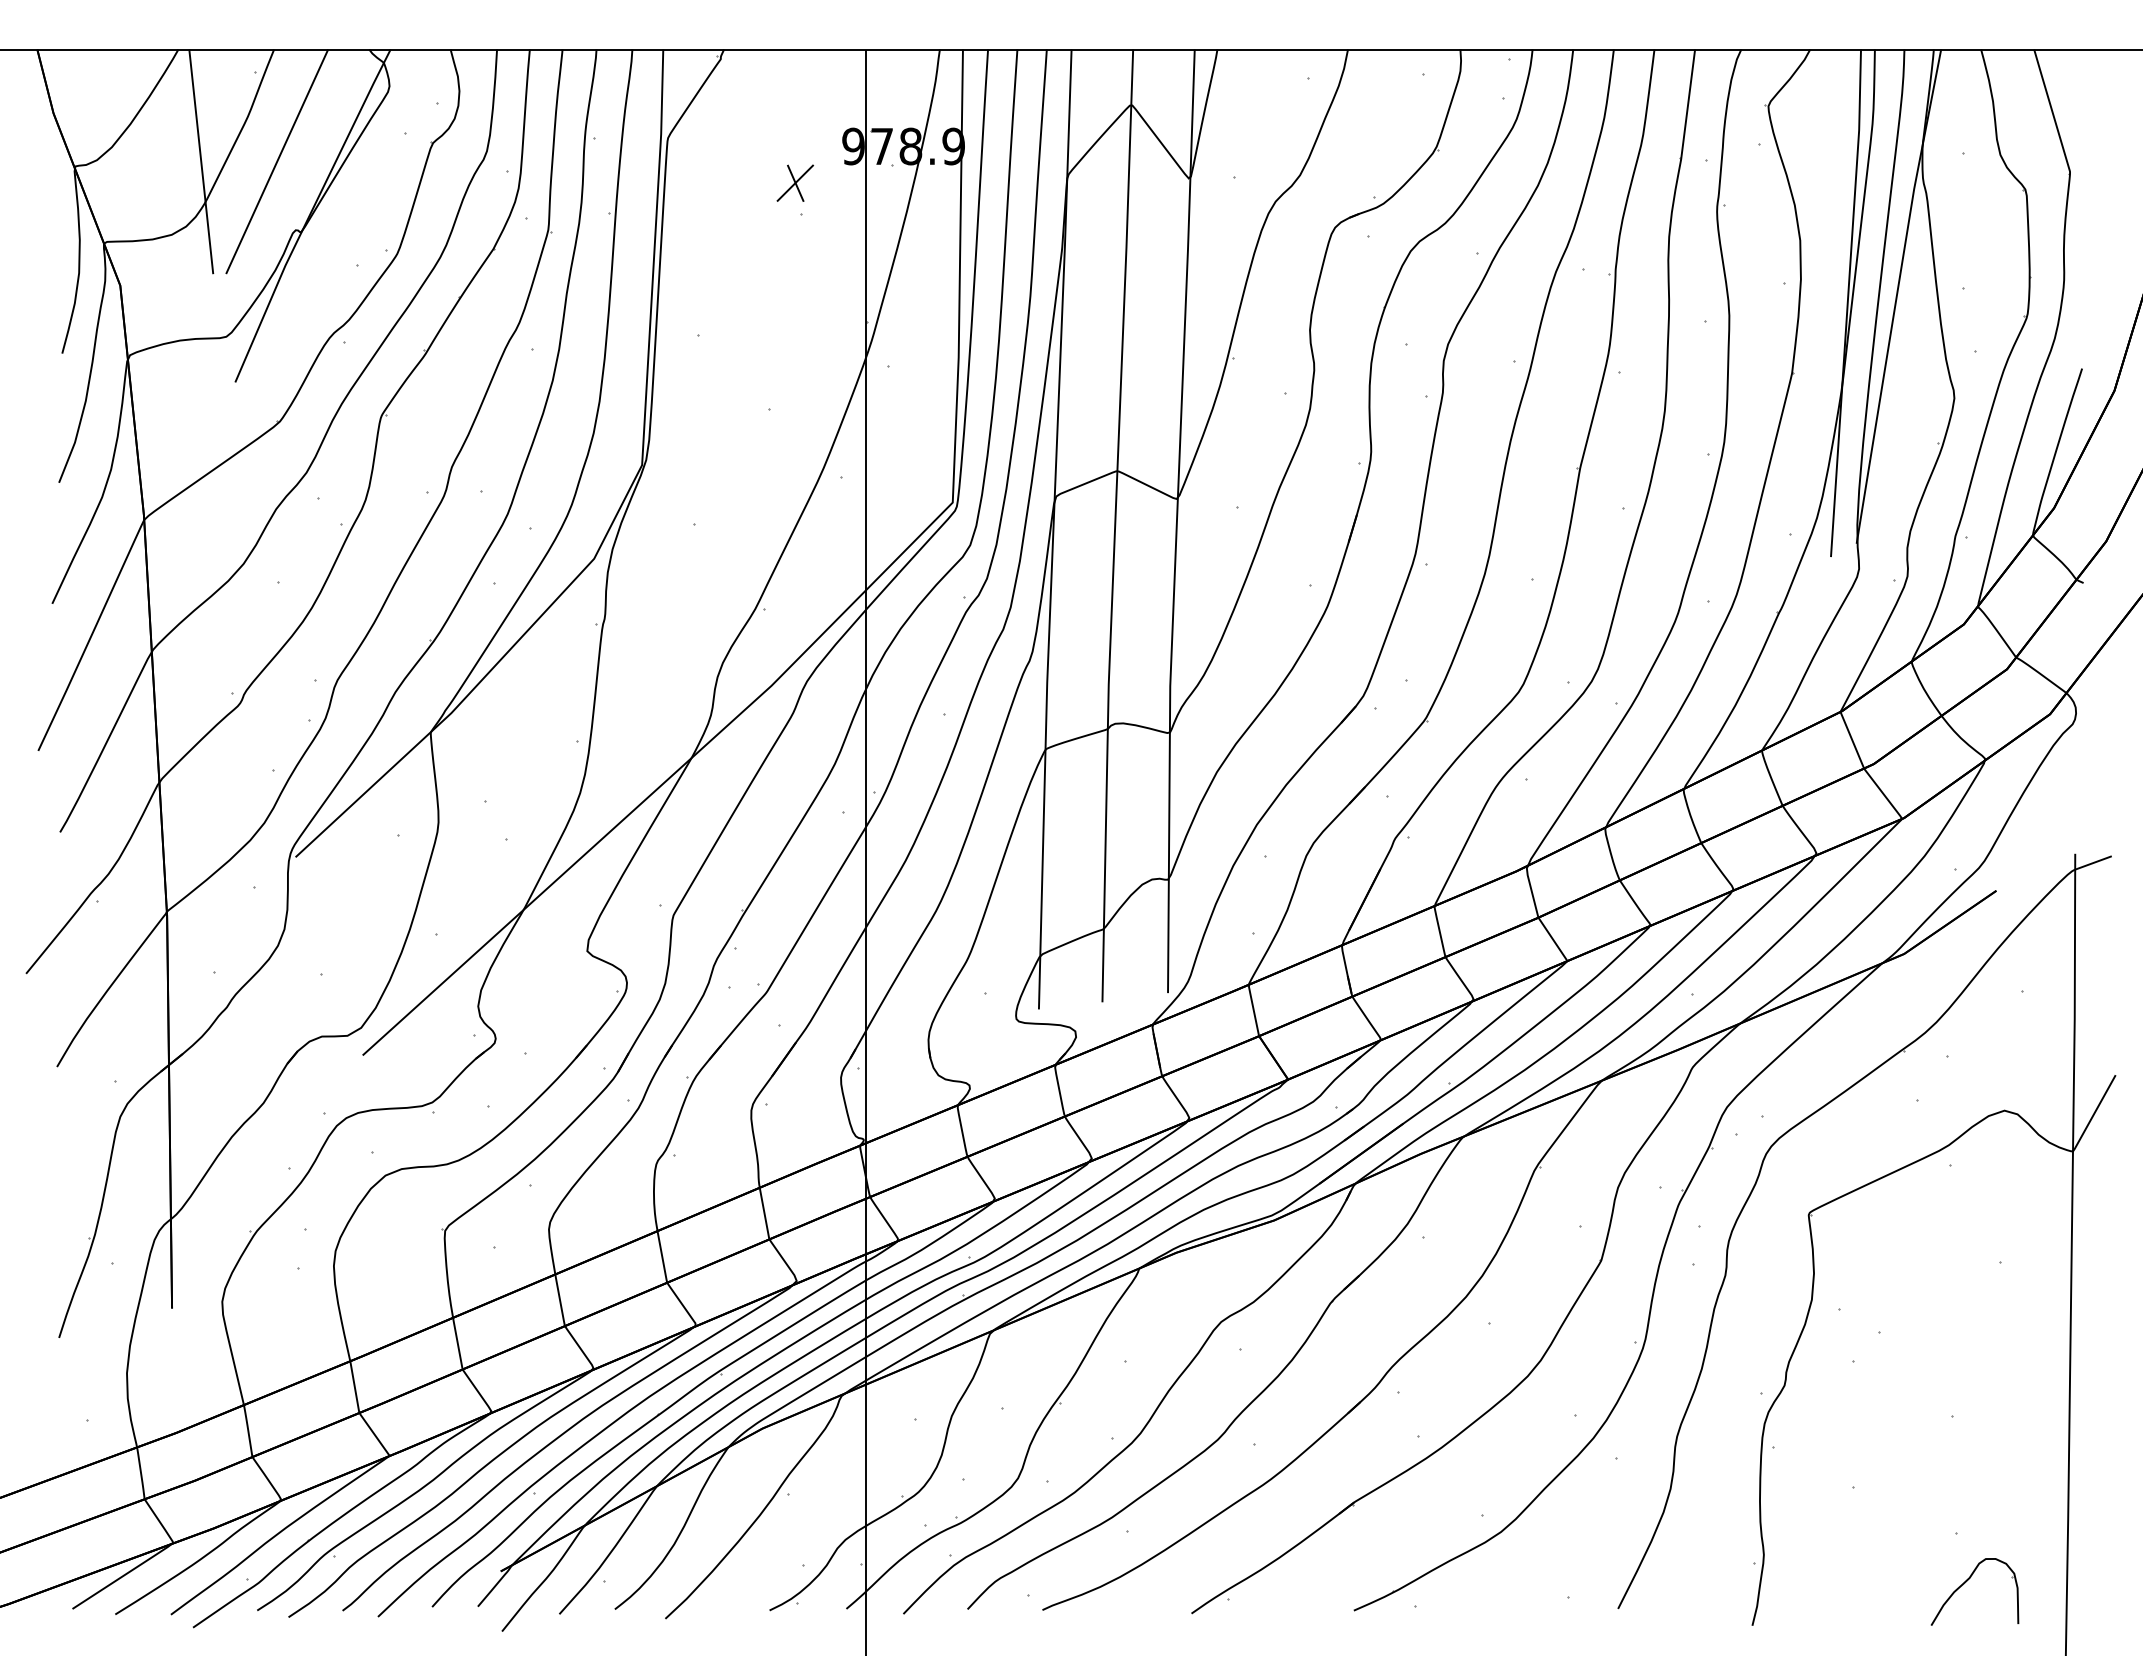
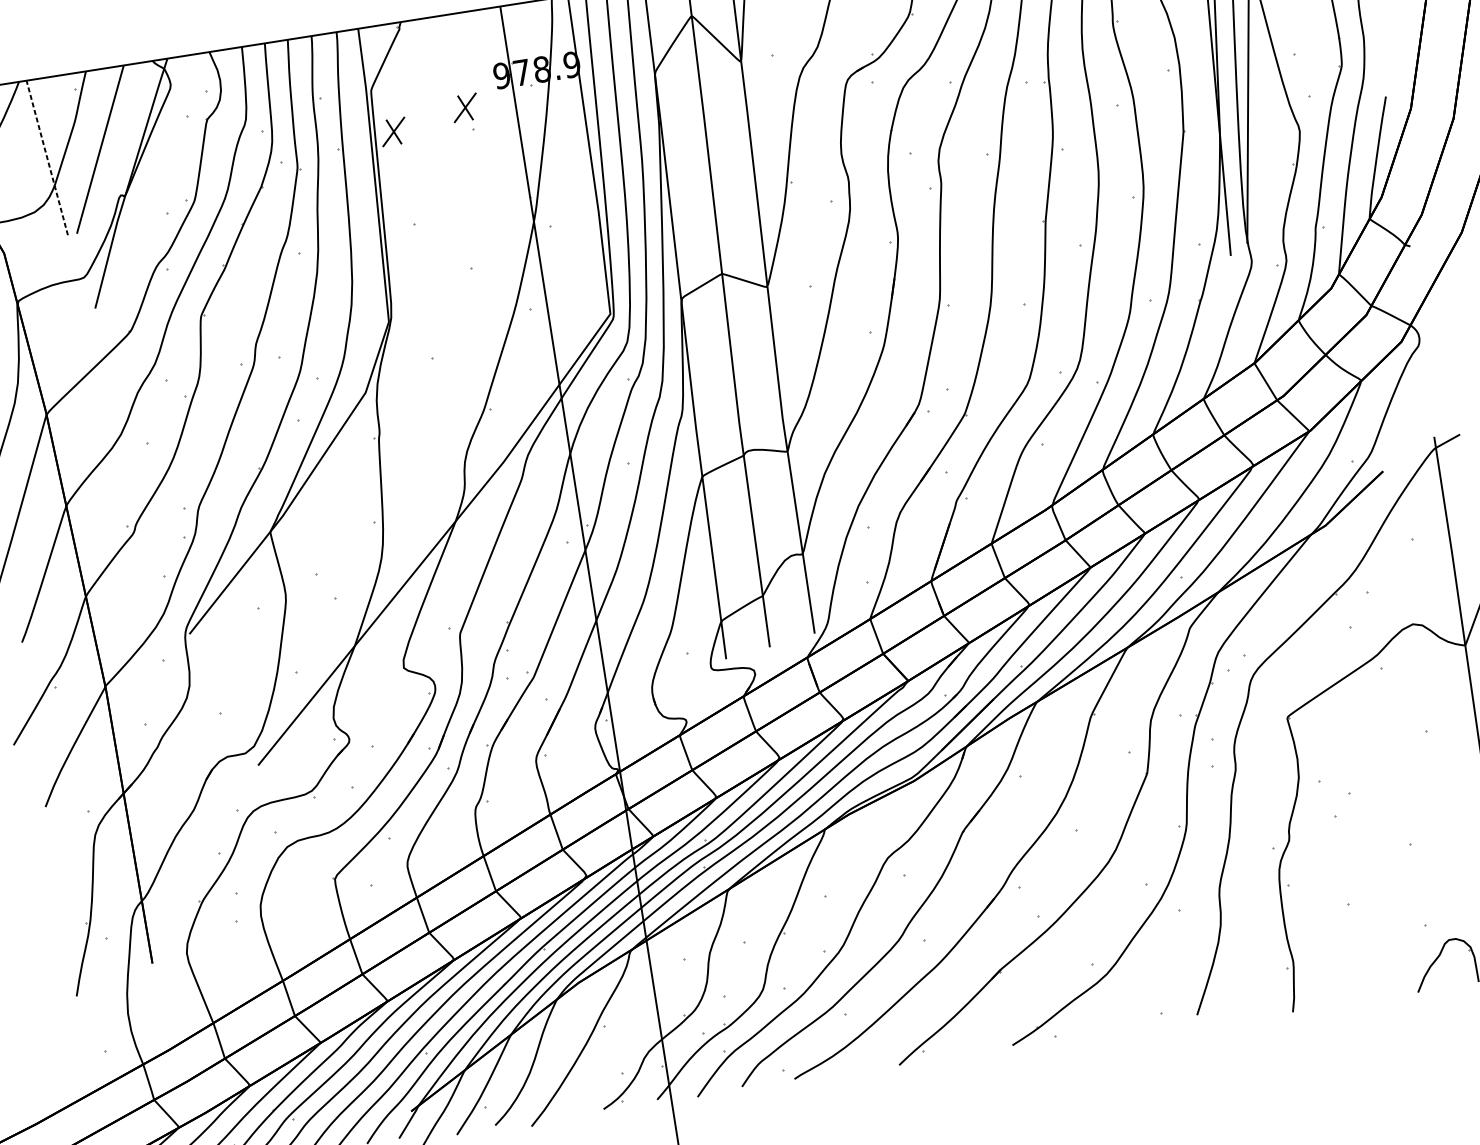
line: (201, 161) -> (47, 157), solid -> dashed
part: (689, 200) -> (393, 131), added

